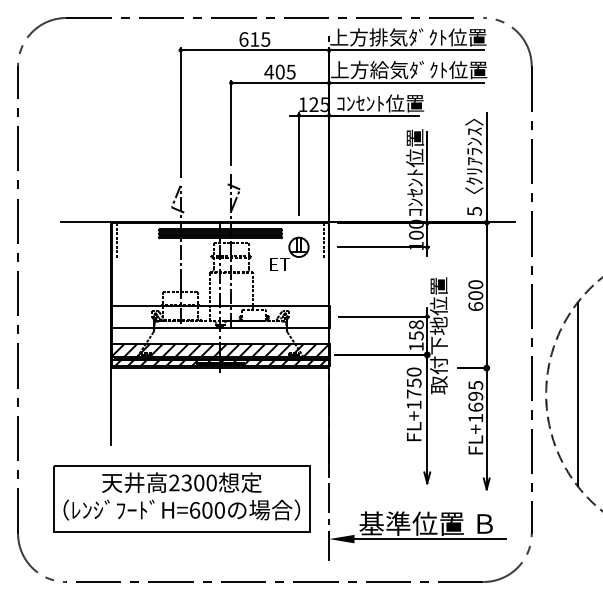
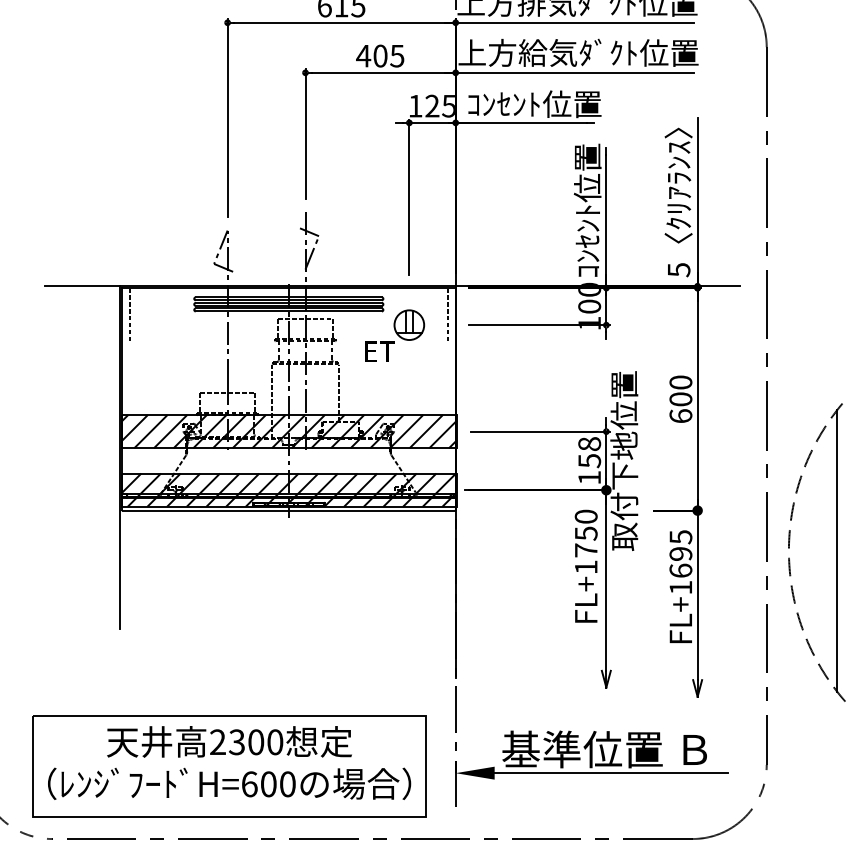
hatch: (220, 316) -> (288, 431), added
part: (181, 498) -> (228, 766), moved

